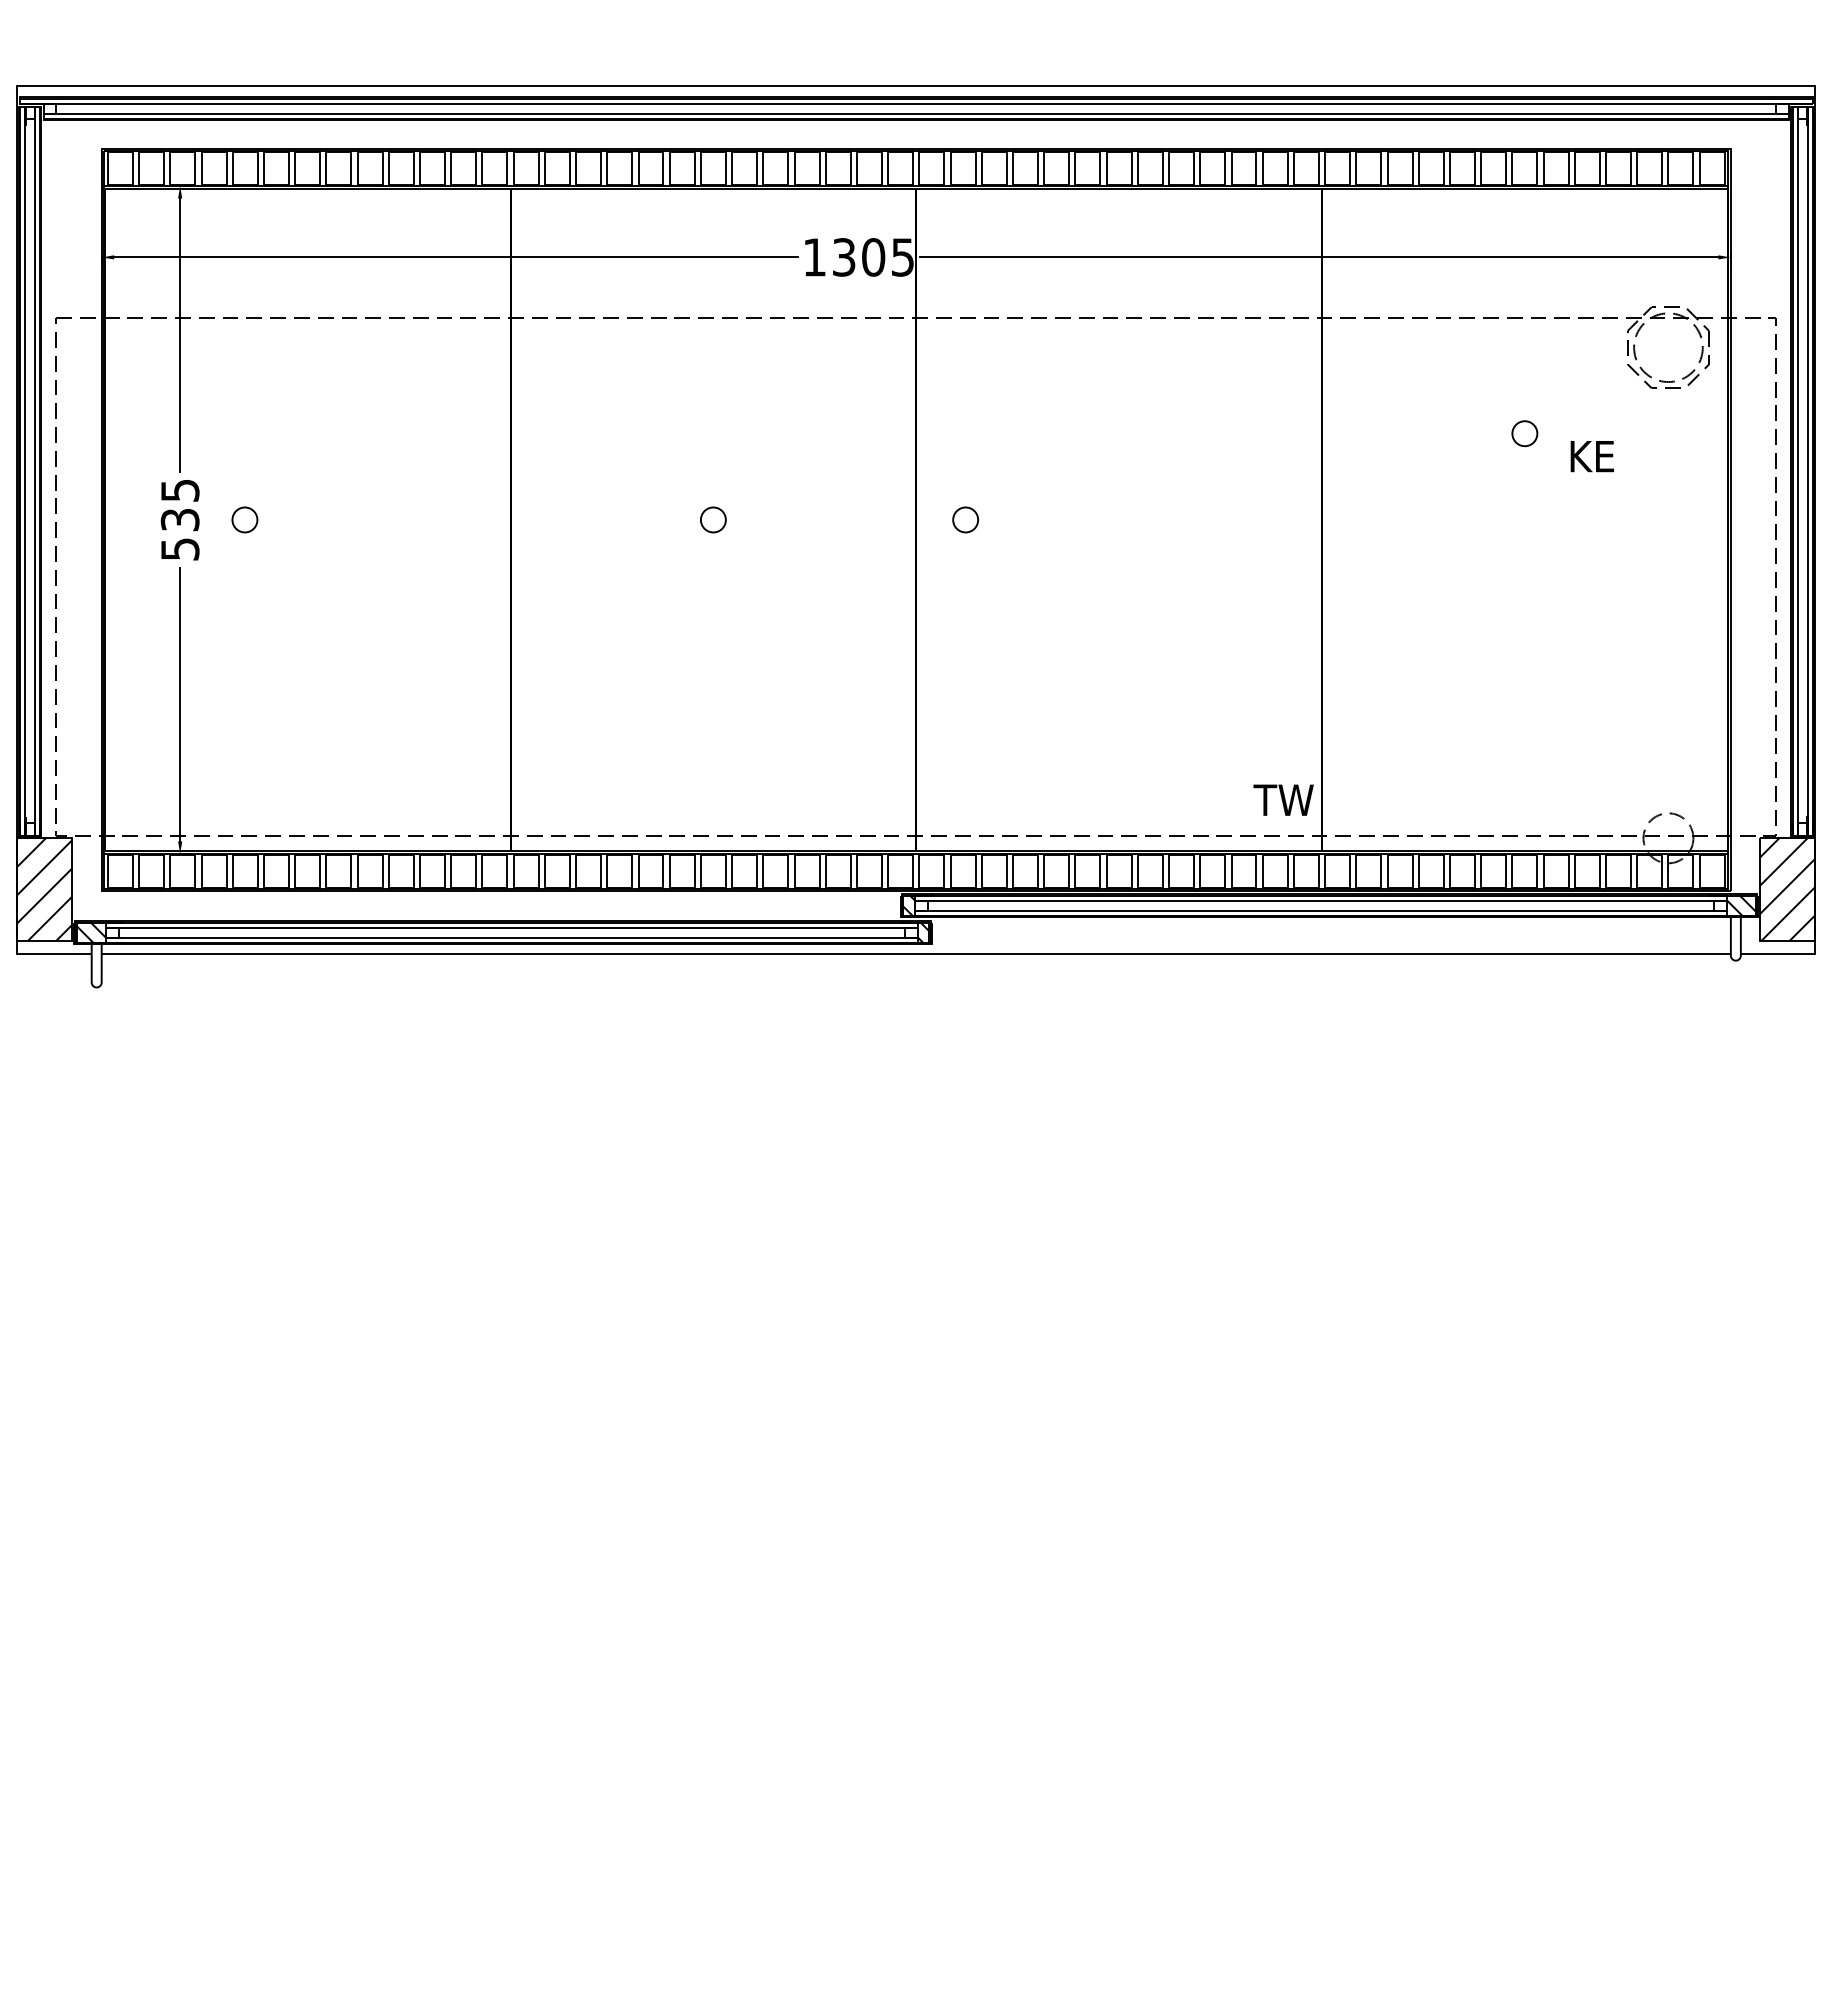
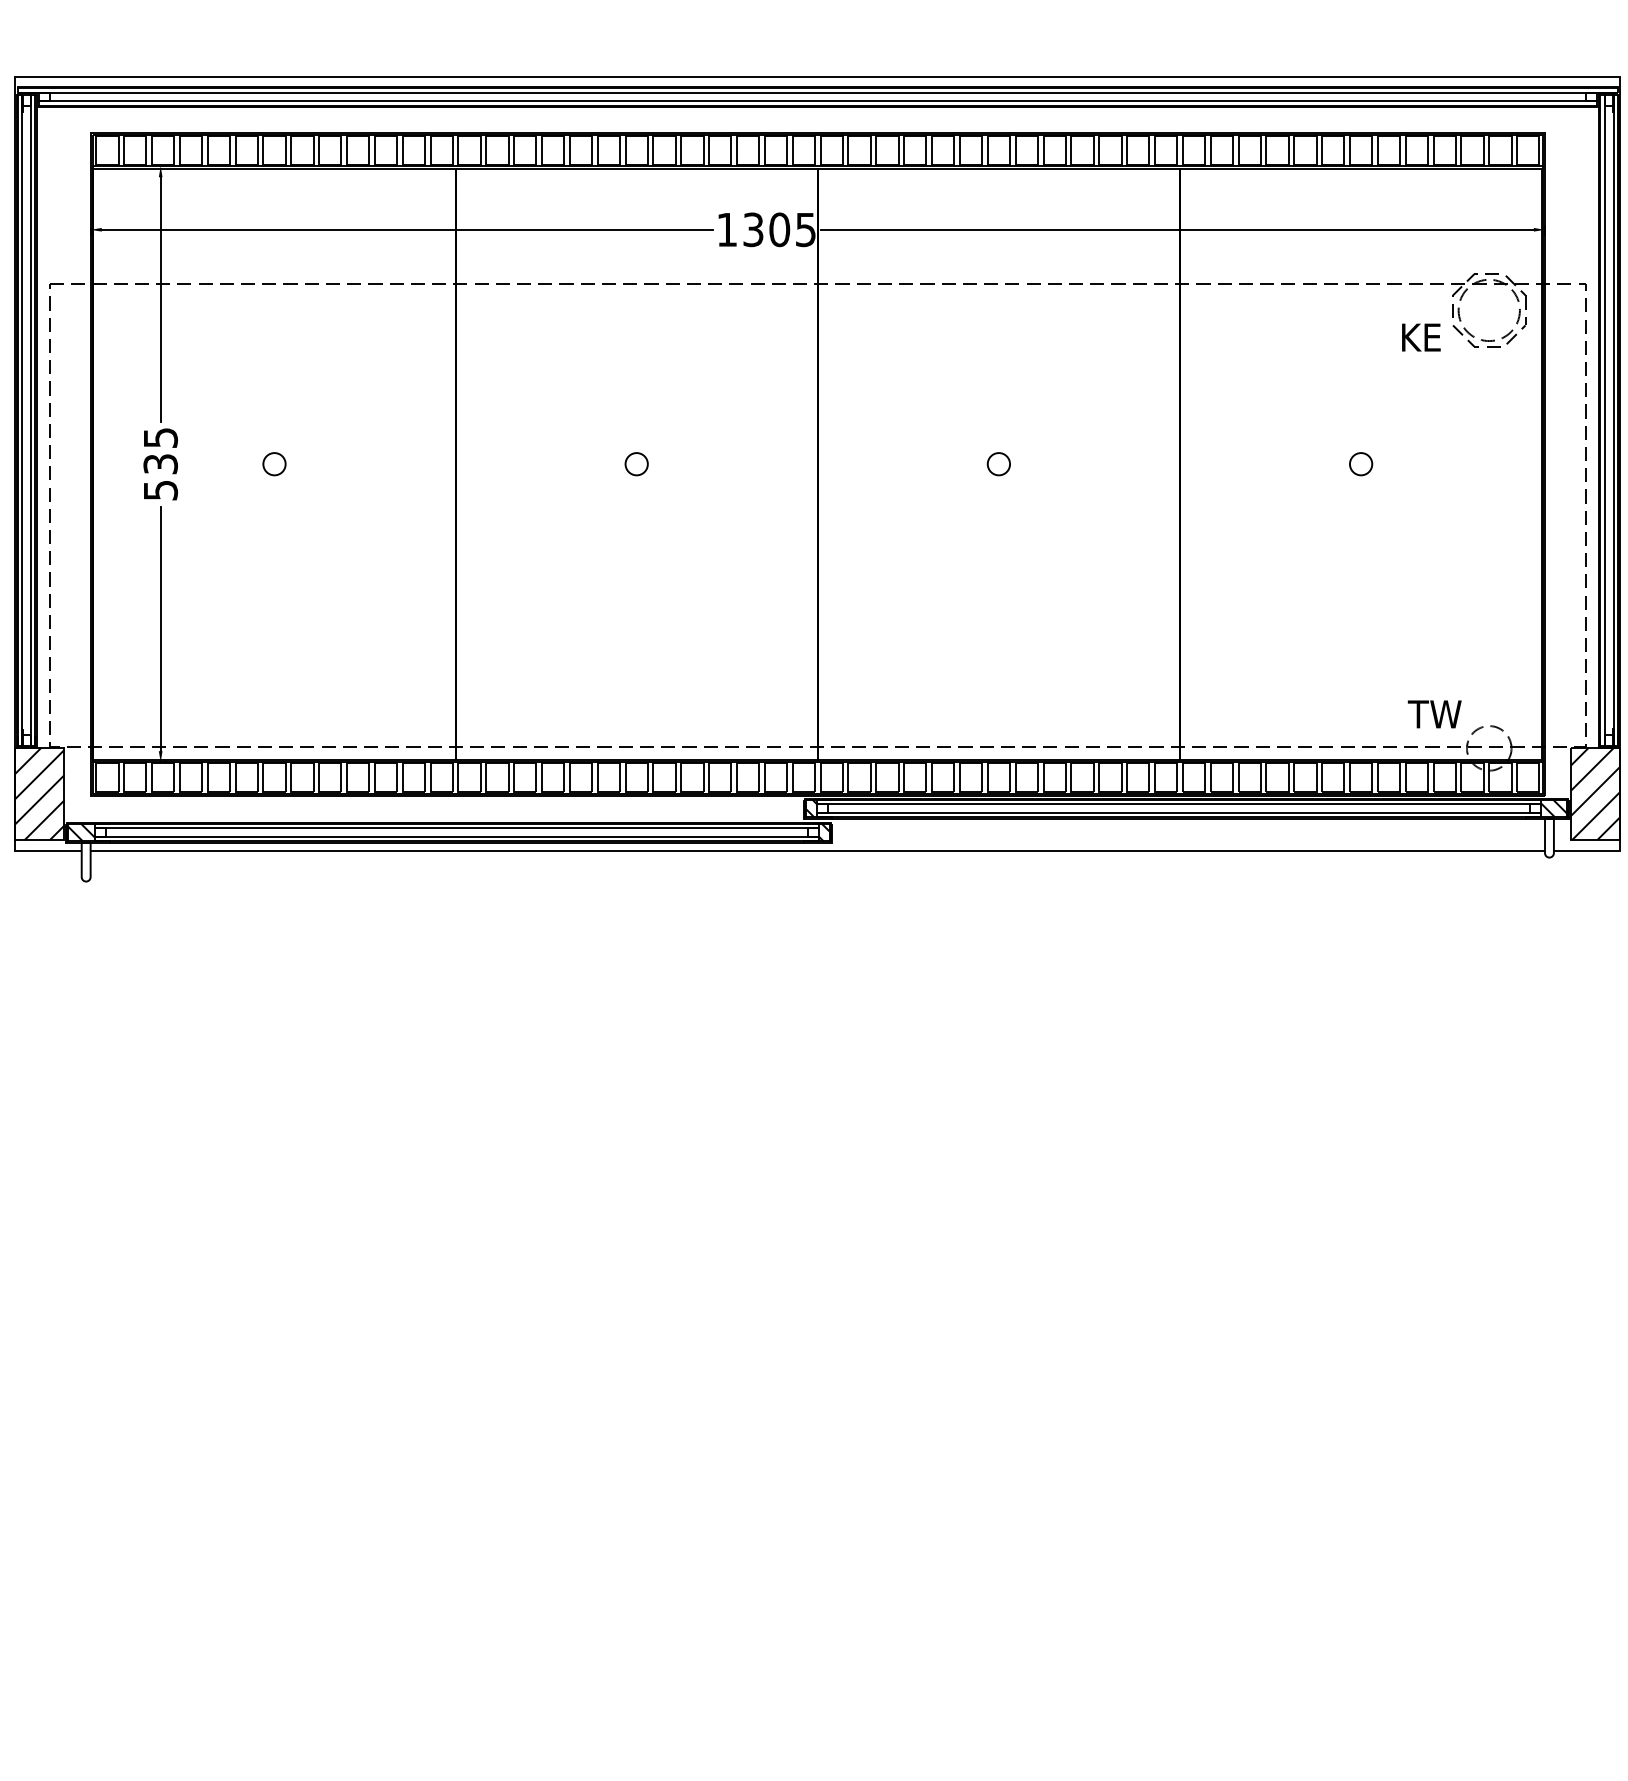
circle: (1525, 434) -> (1361, 464), moved
text: (1592, 456) -> (1421, 337), moved
circle: (244, 520) -> (274, 464), moved
circle: (965, 520) -> (998, 464), moved
text: (1283, 800) -> (1434, 714), moved

